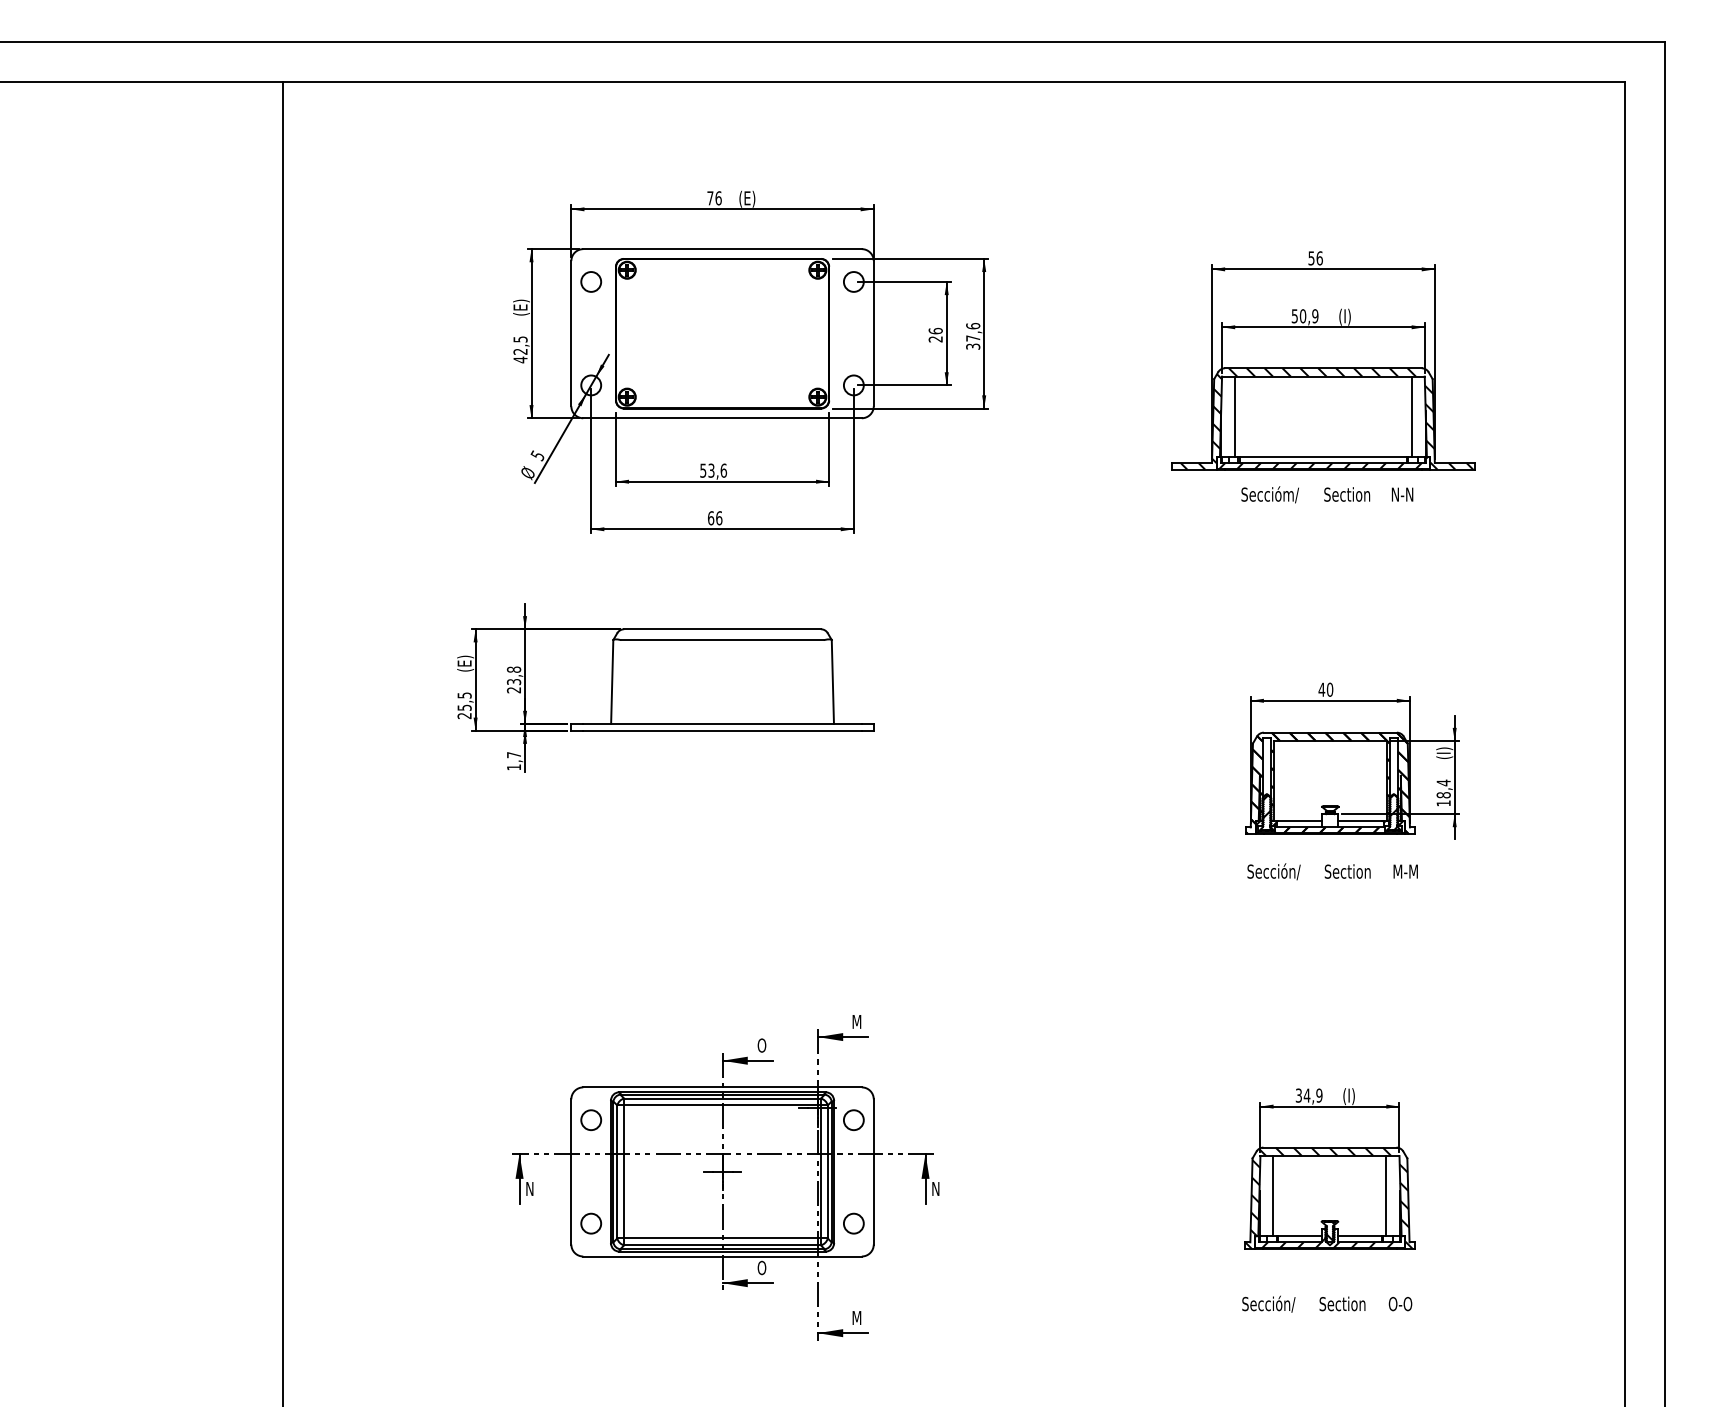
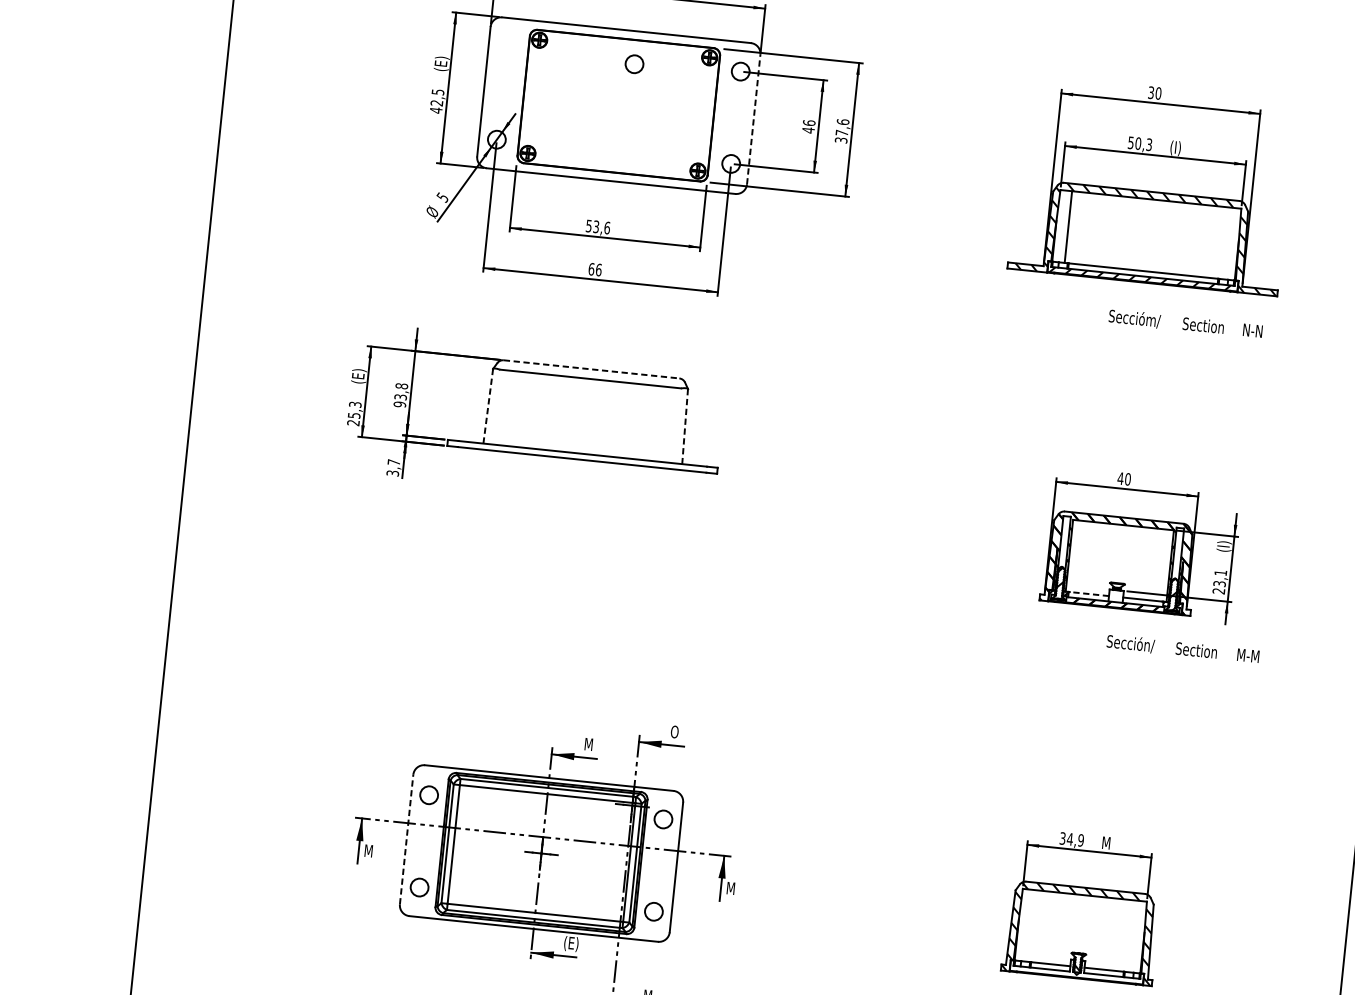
text: (1315, 257) -> (1154, 92), 56 -> 30
circle: (591, 281) -> (634, 63), moved
text: (1315, 316) -> (1149, 145), 50,9 -> 50,3
line: (873, 333) -> (753, 119), solid -> dashed
text: (935, 339) -> (808, 130), 26 -> 46
line: (1411, 416) -> (1225, 243), removed
text: (1327, 494) -> (1185, 323), moved
line: (723, 629) -> (592, 369), solid -> dashed
line: (612, 682) -> (488, 406), solid -> dashed
line: (832, 682) -> (684, 426), solid -> dashed
text: (514, 690) -> (400, 404), 23,8 -> 93,8
text: (463, 695) -> (354, 404), 25,5 -> 25,3
text: (513, 767) -> (392, 473), 1,7 -> 3,7
text: (1443, 792) -> (1219, 581), 18,4 -> 23,1
line: (1300, 821) -> (1089, 594), solid -> dashed
text: (1332, 871) -> (1182, 648), moved
text: (856, 1021) -> (674, 731), M -> O
text: (761, 1045) -> (587, 744), O -> M
text: (1348, 1096) -> (1106, 843), (I) -> M
line: (571, 1171) -> (406, 839), solid -> dashed
text: (530, 1188) -> (368, 850), N -> M
text: (936, 1188) -> (730, 888), N -> M
line: (1273, 1195) -> (1030, 925), removed
line: (1386, 1195) -> (1131, 935), removed
hatch: (1323, 1238) -> (1071, 968), removed
text: (765, 1268) -> (570, 943), O -> (E)

